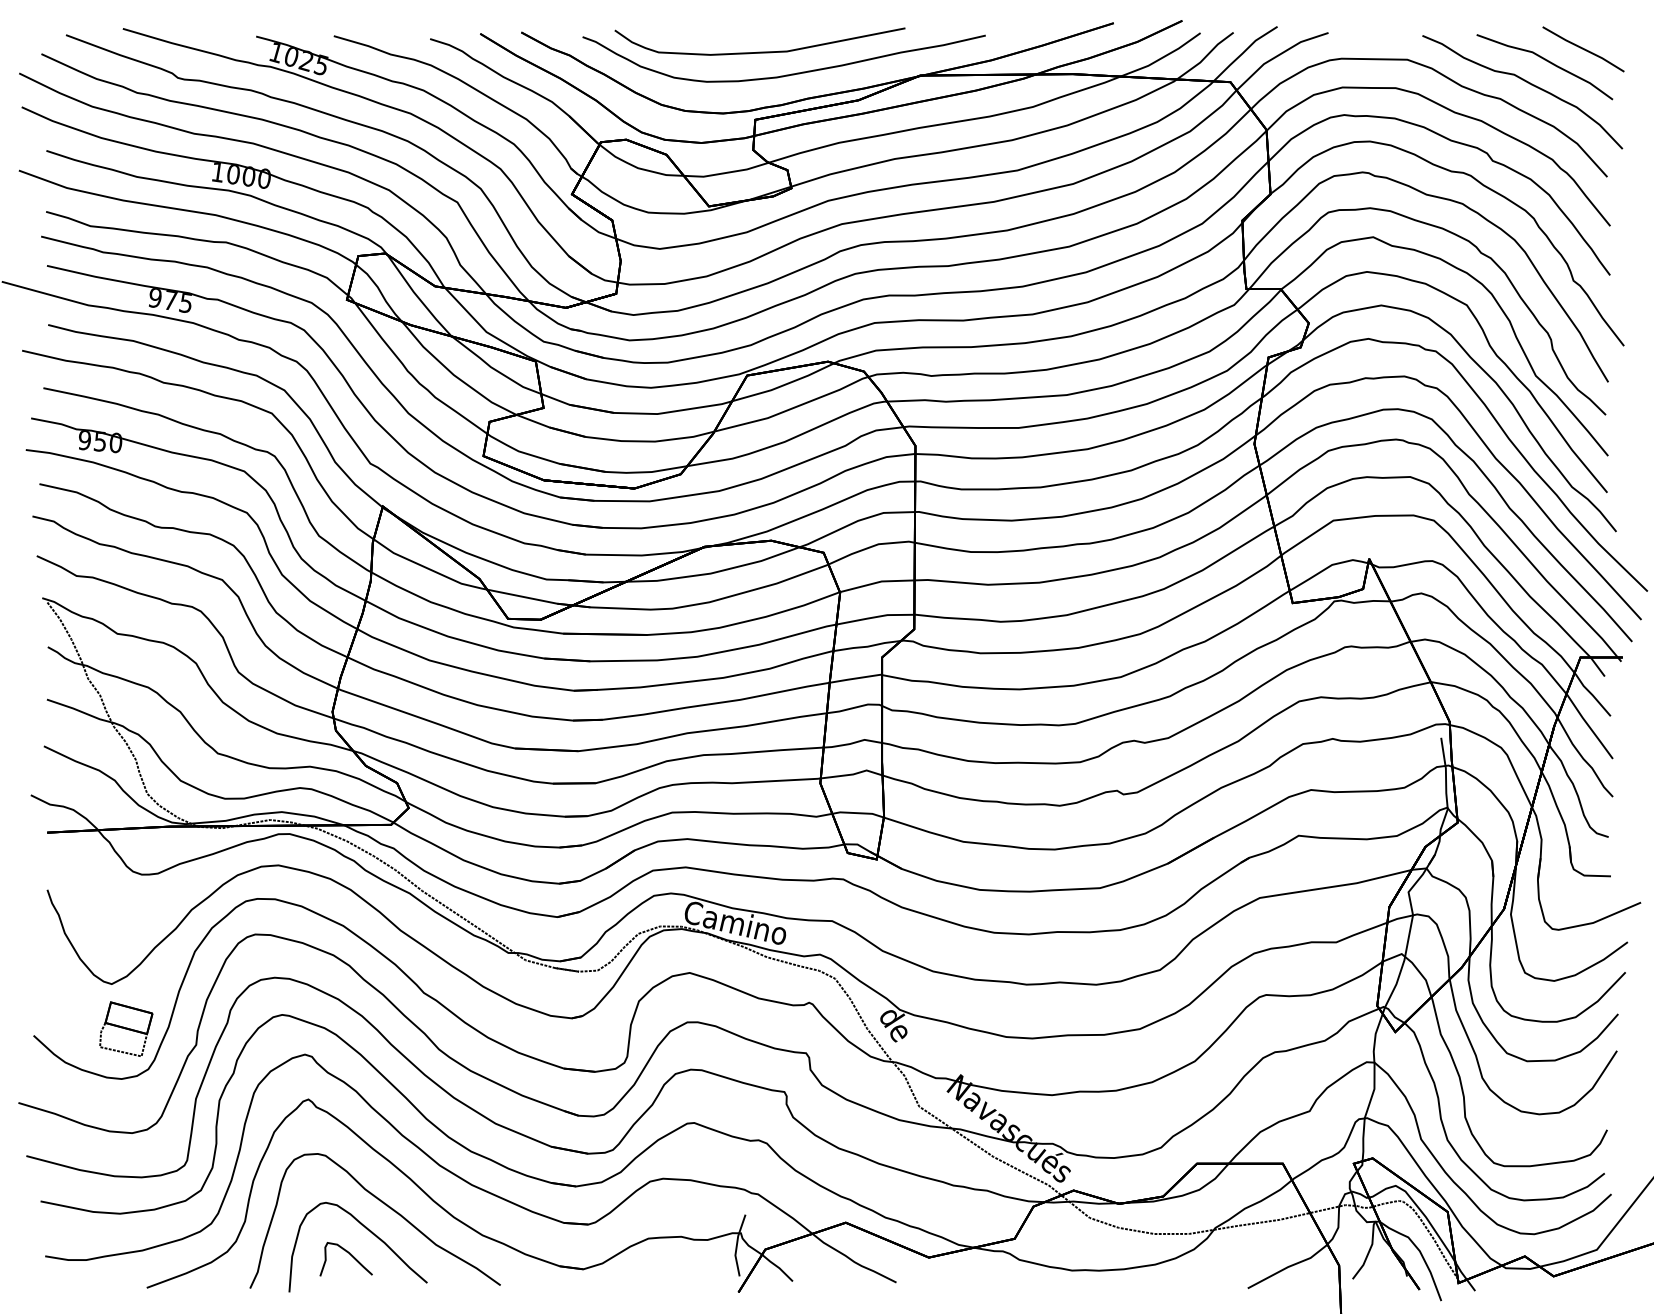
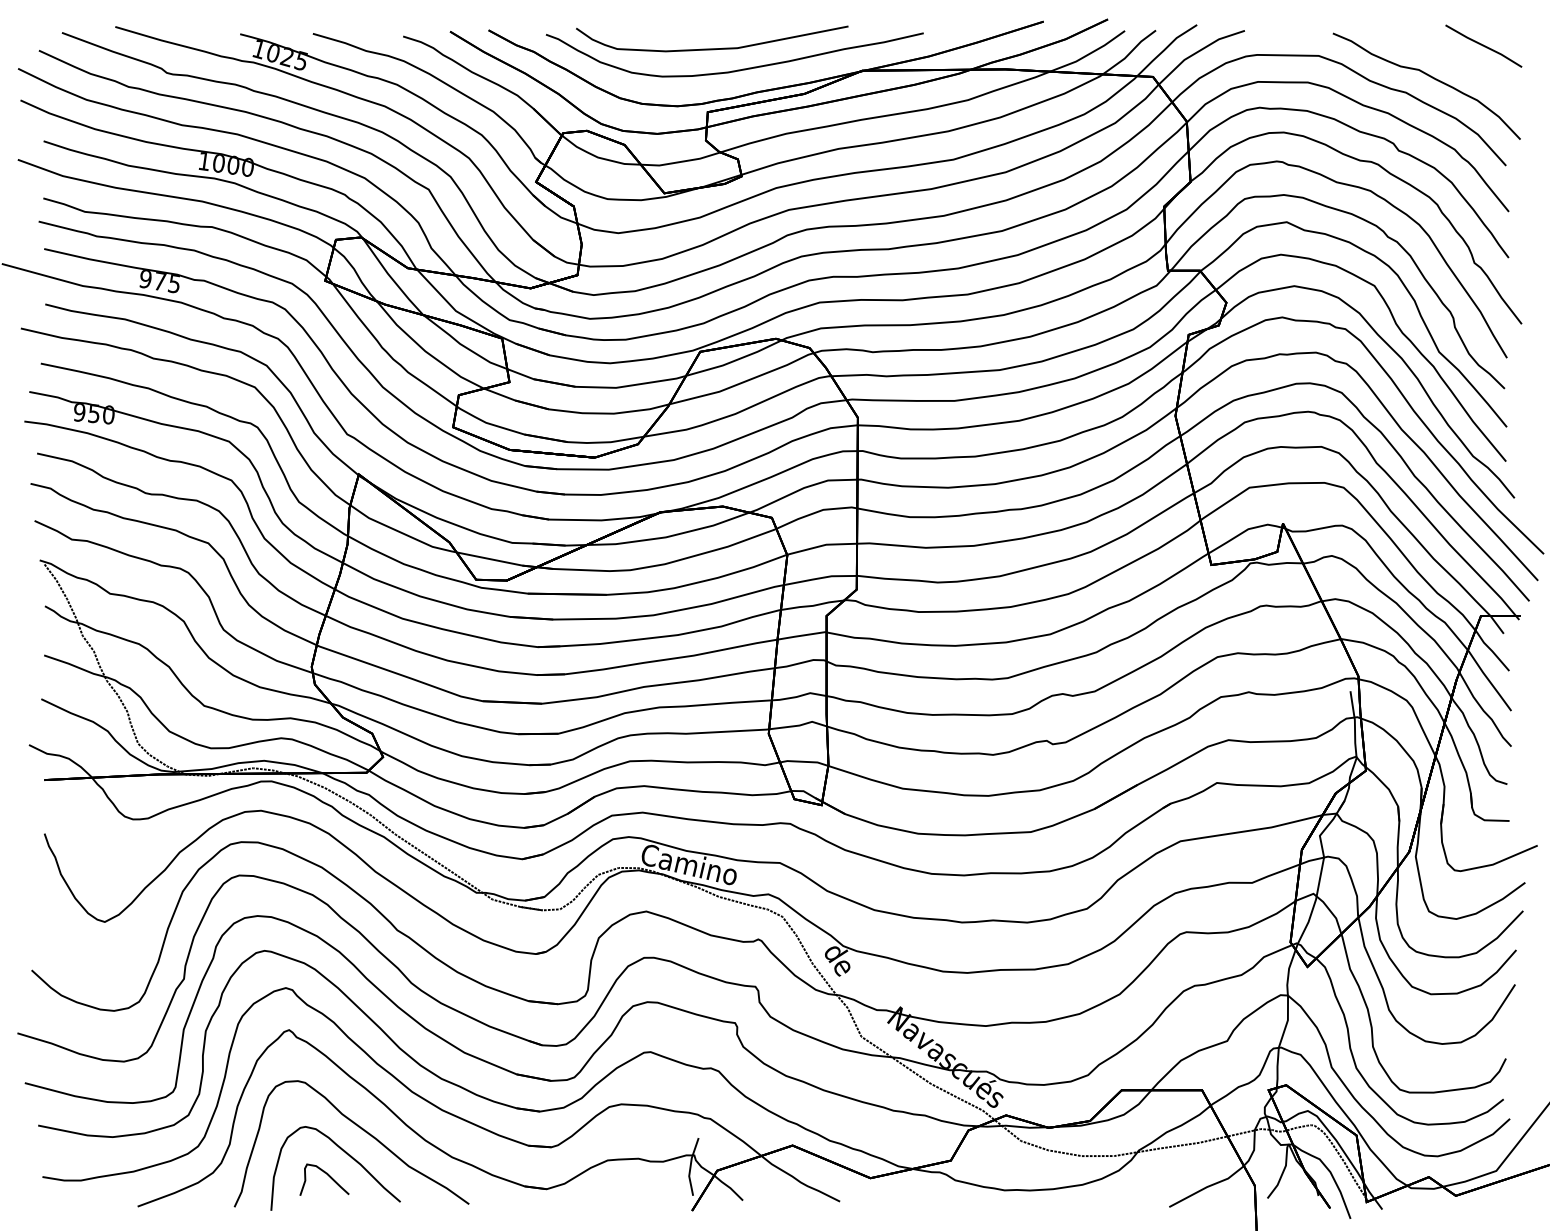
curve: (1547, 62) -> (1450, 58), removed
part: (126, 1029) -> (118, 964), removed

